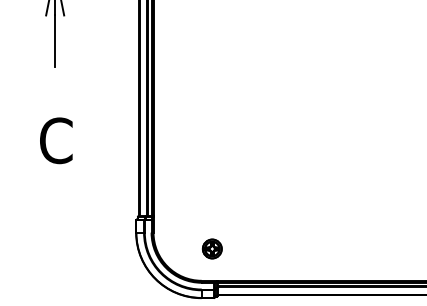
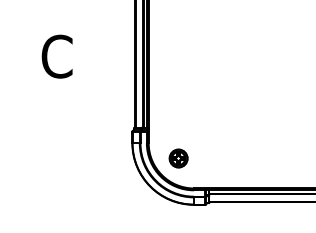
part: (211, 248) -> (177, 158), moved

